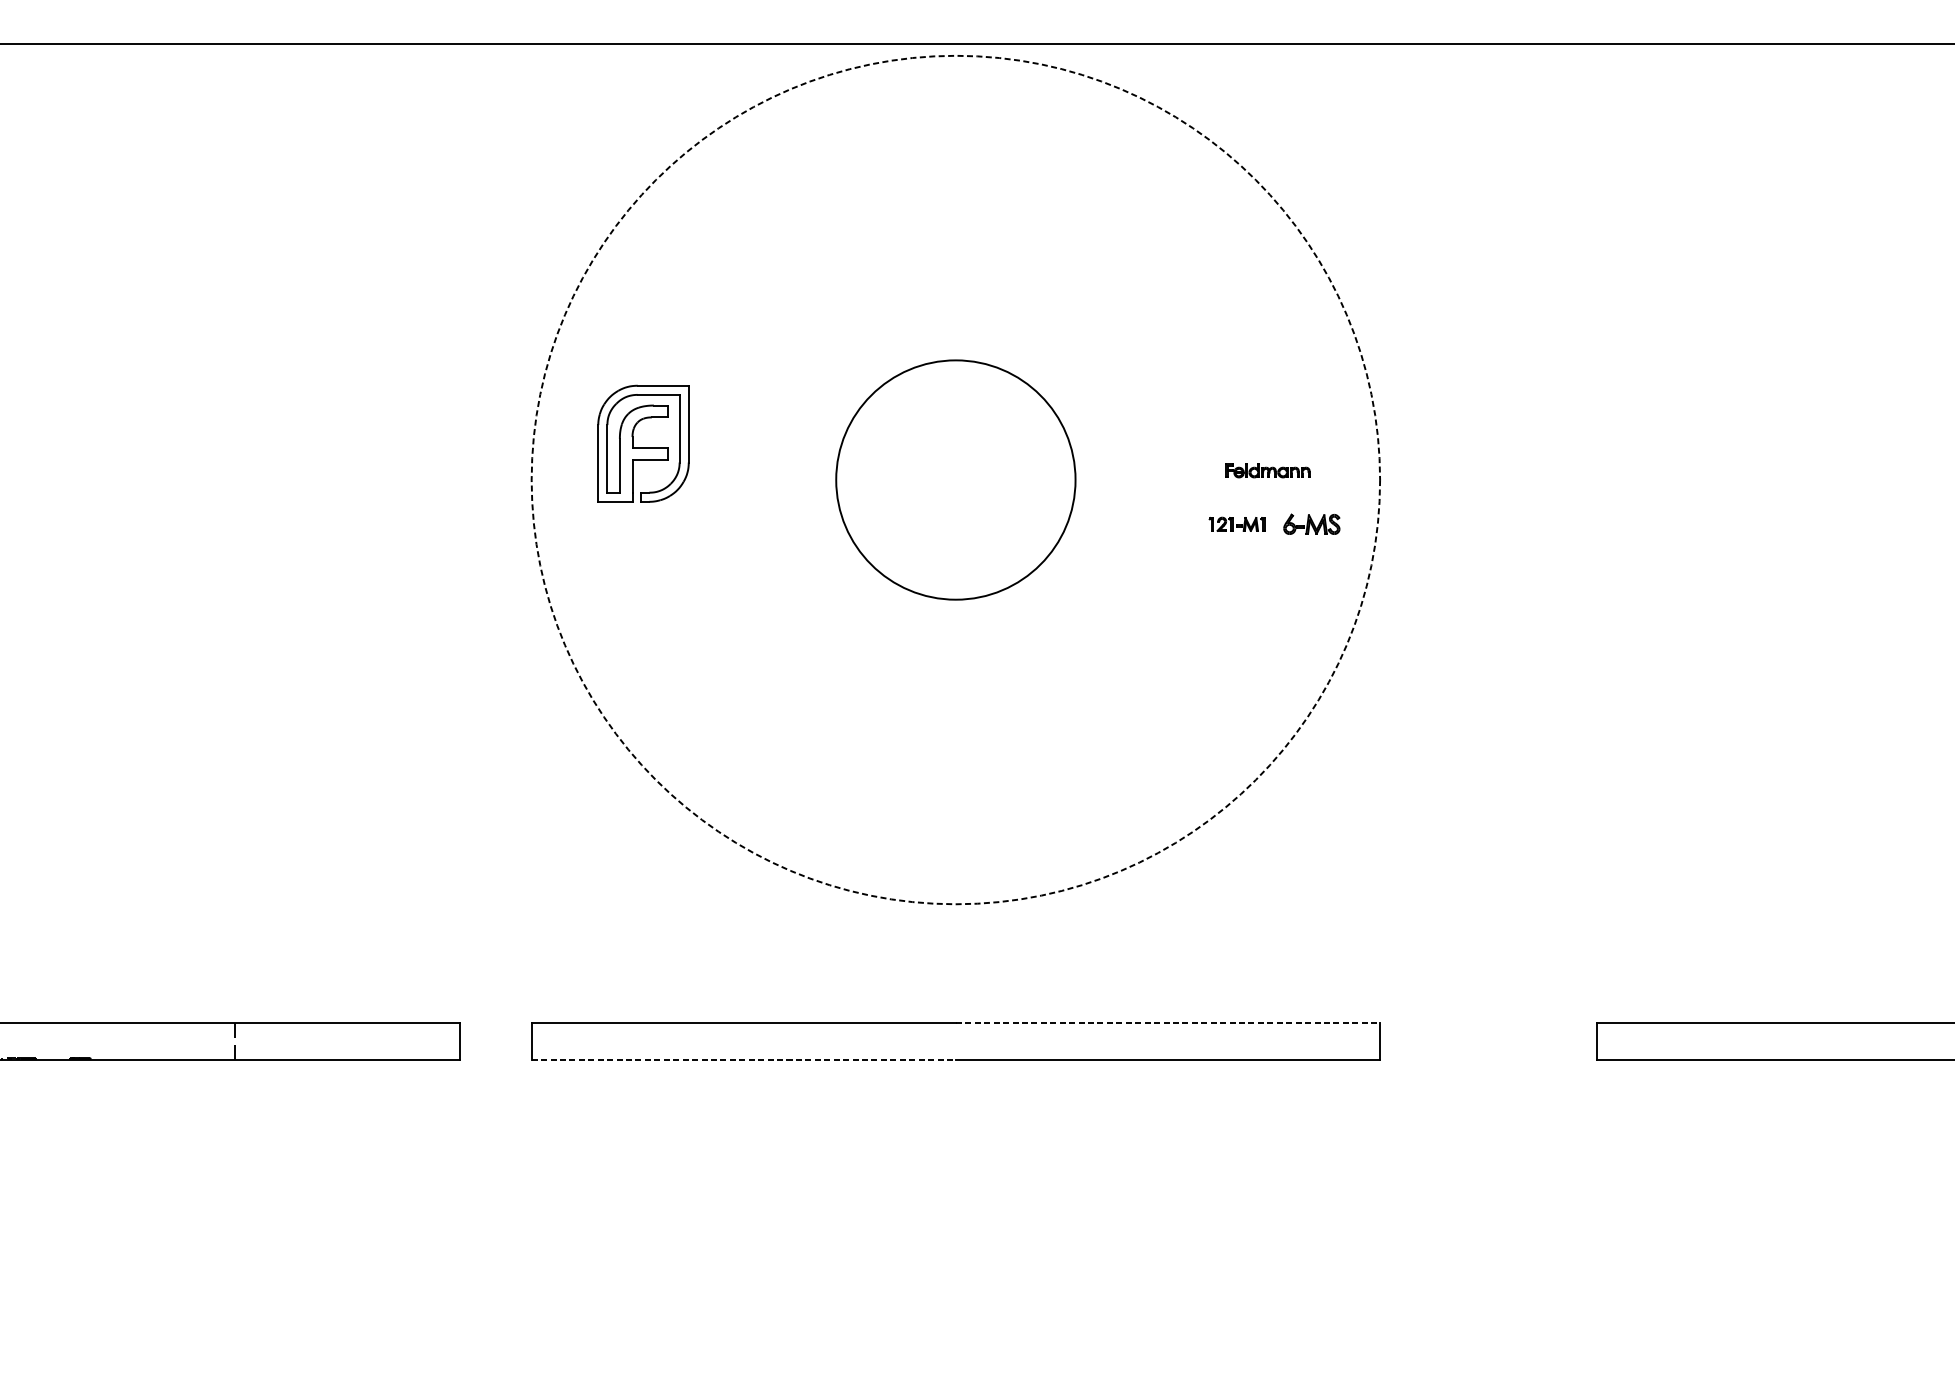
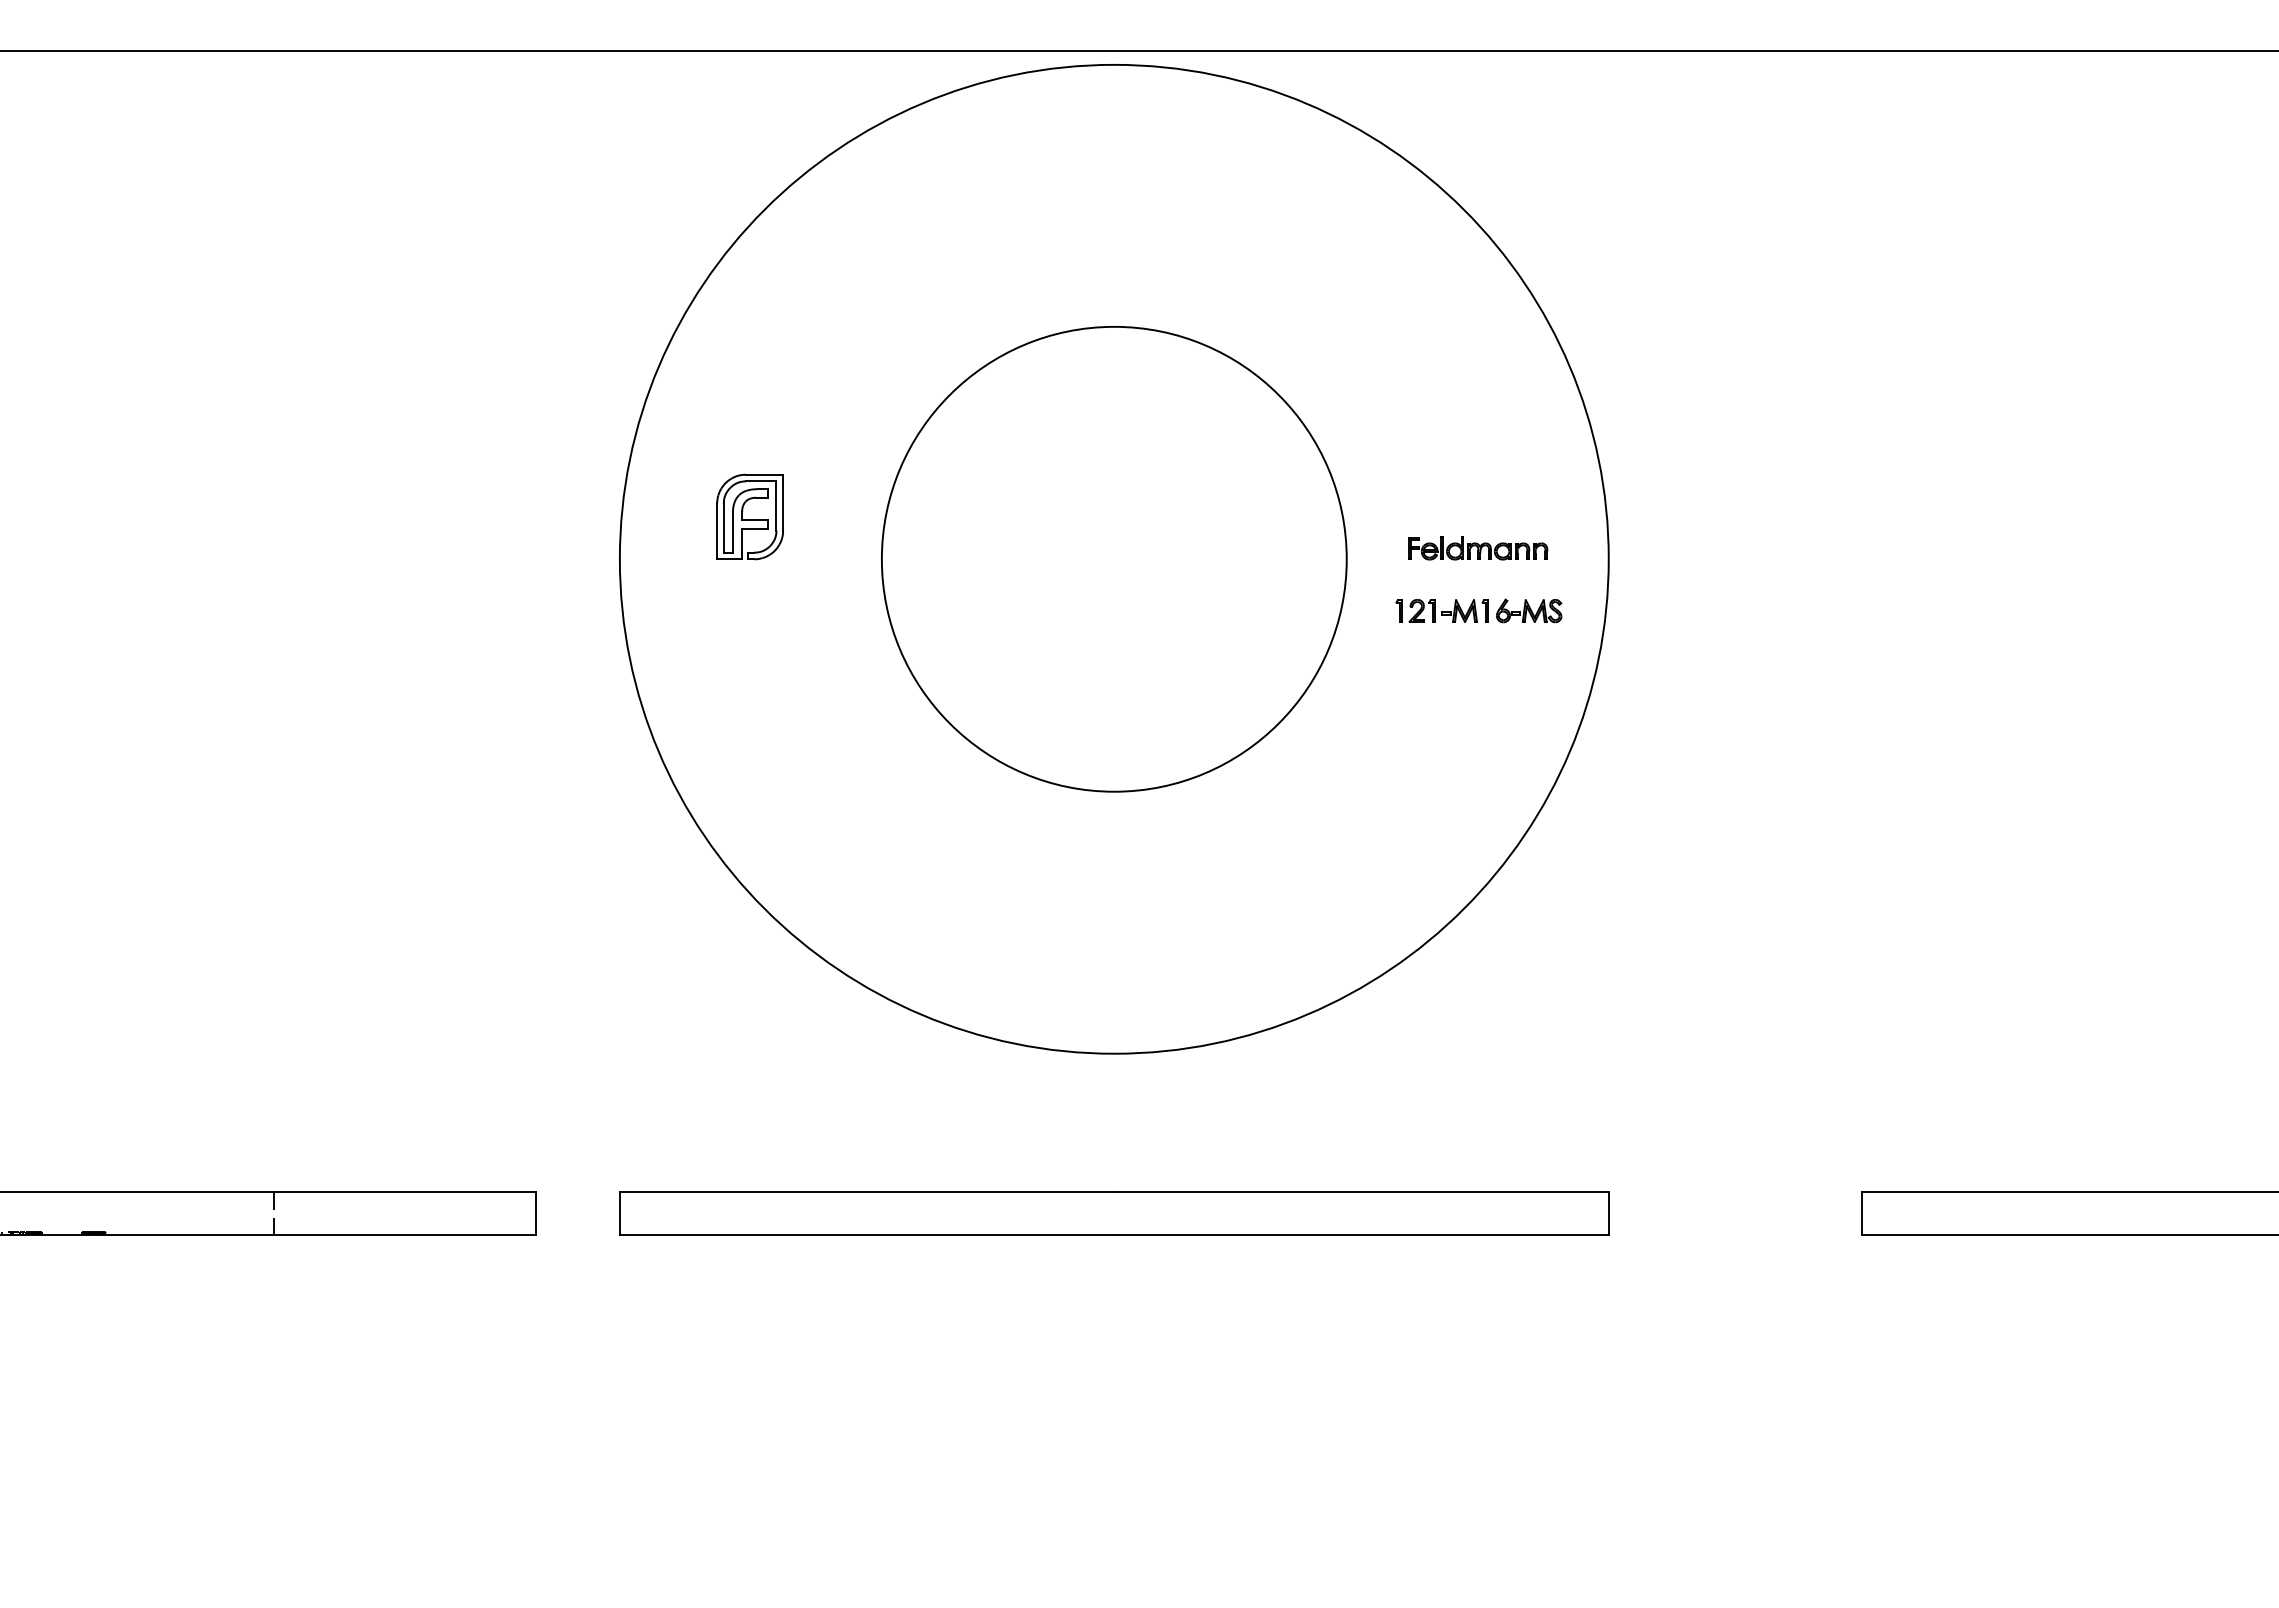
part: (642, 443) -> (749, 516), size x0.62
part: (1268, 470) -> (1478, 548), size x1.43
circle: (955, 479) -> (1113, 558), dashed -> solid
circle: (955, 479) -> (1113, 558), size x1.67
part: (1236, 523) -> (1441, 610), size x1.43
line: (1168, 1023) -> (1362, 1192), dashed -> solid
line: (744, 1060) -> (867, 1235), dashed -> solid

